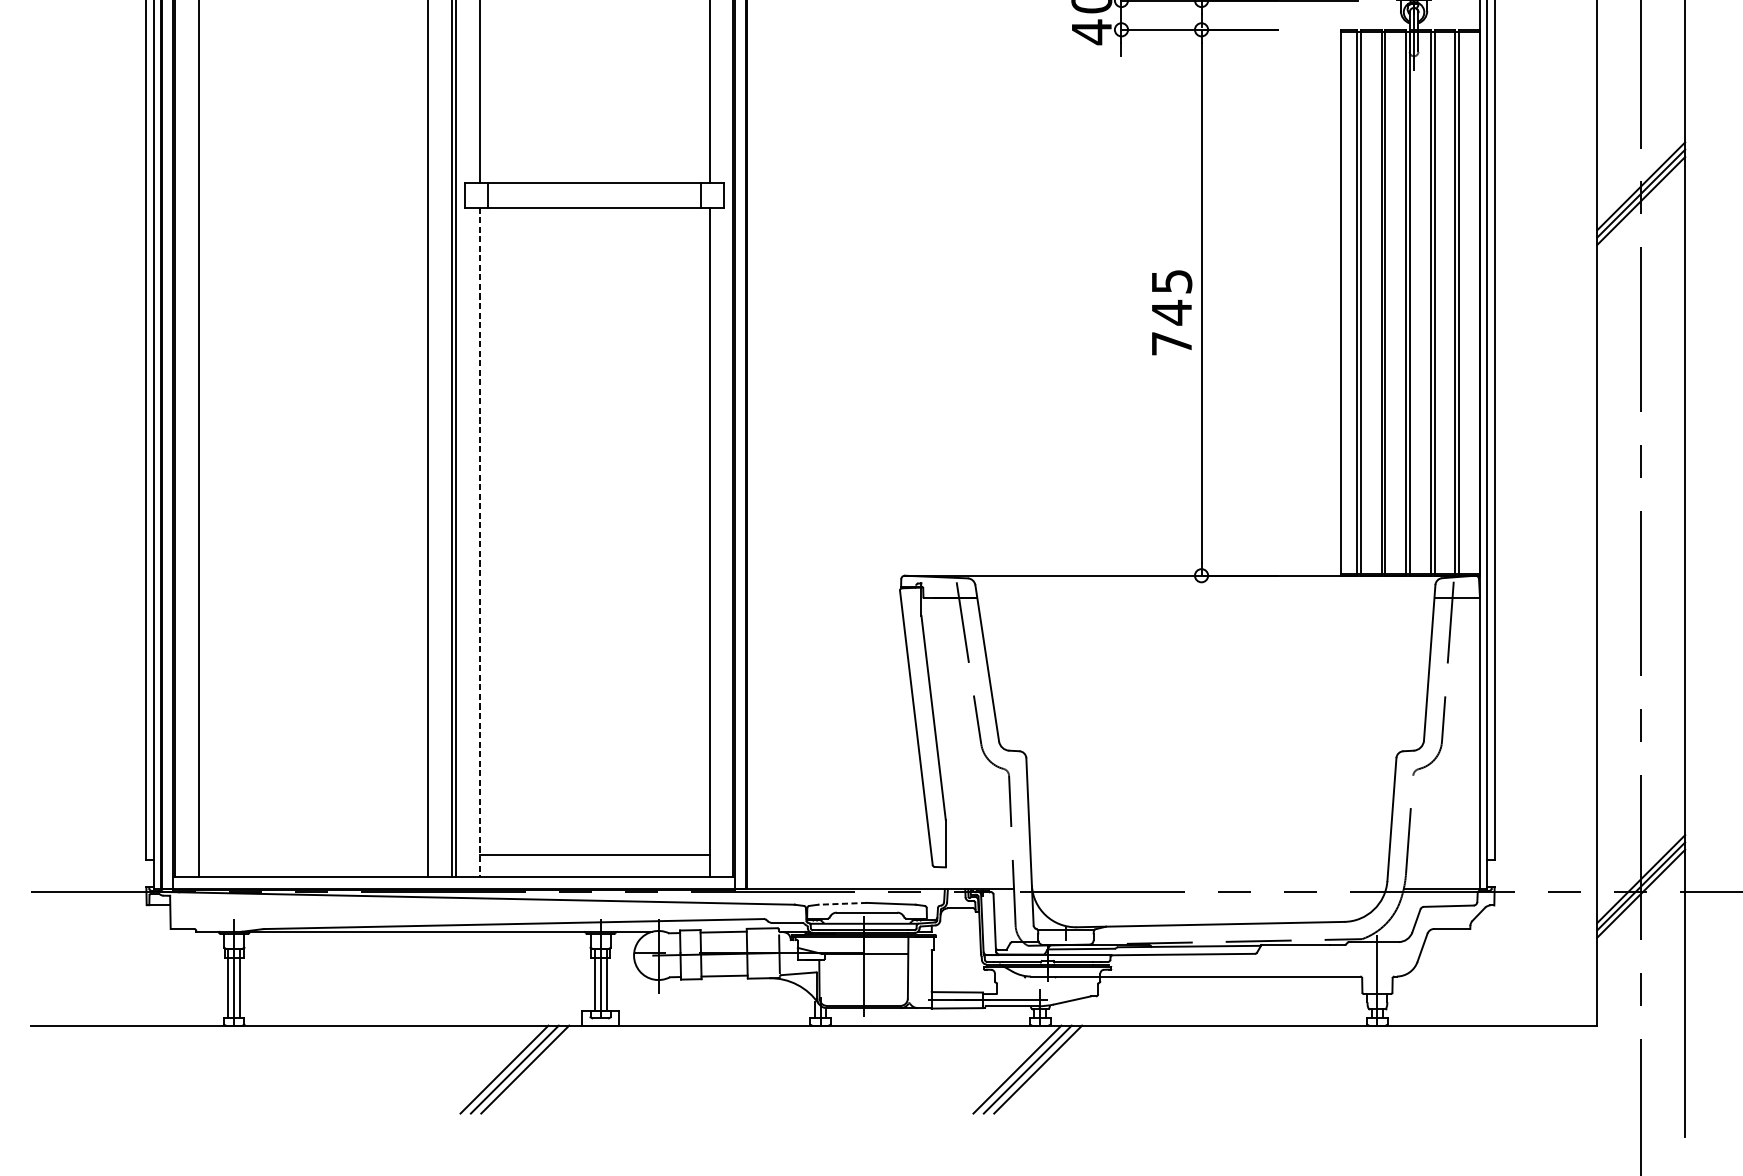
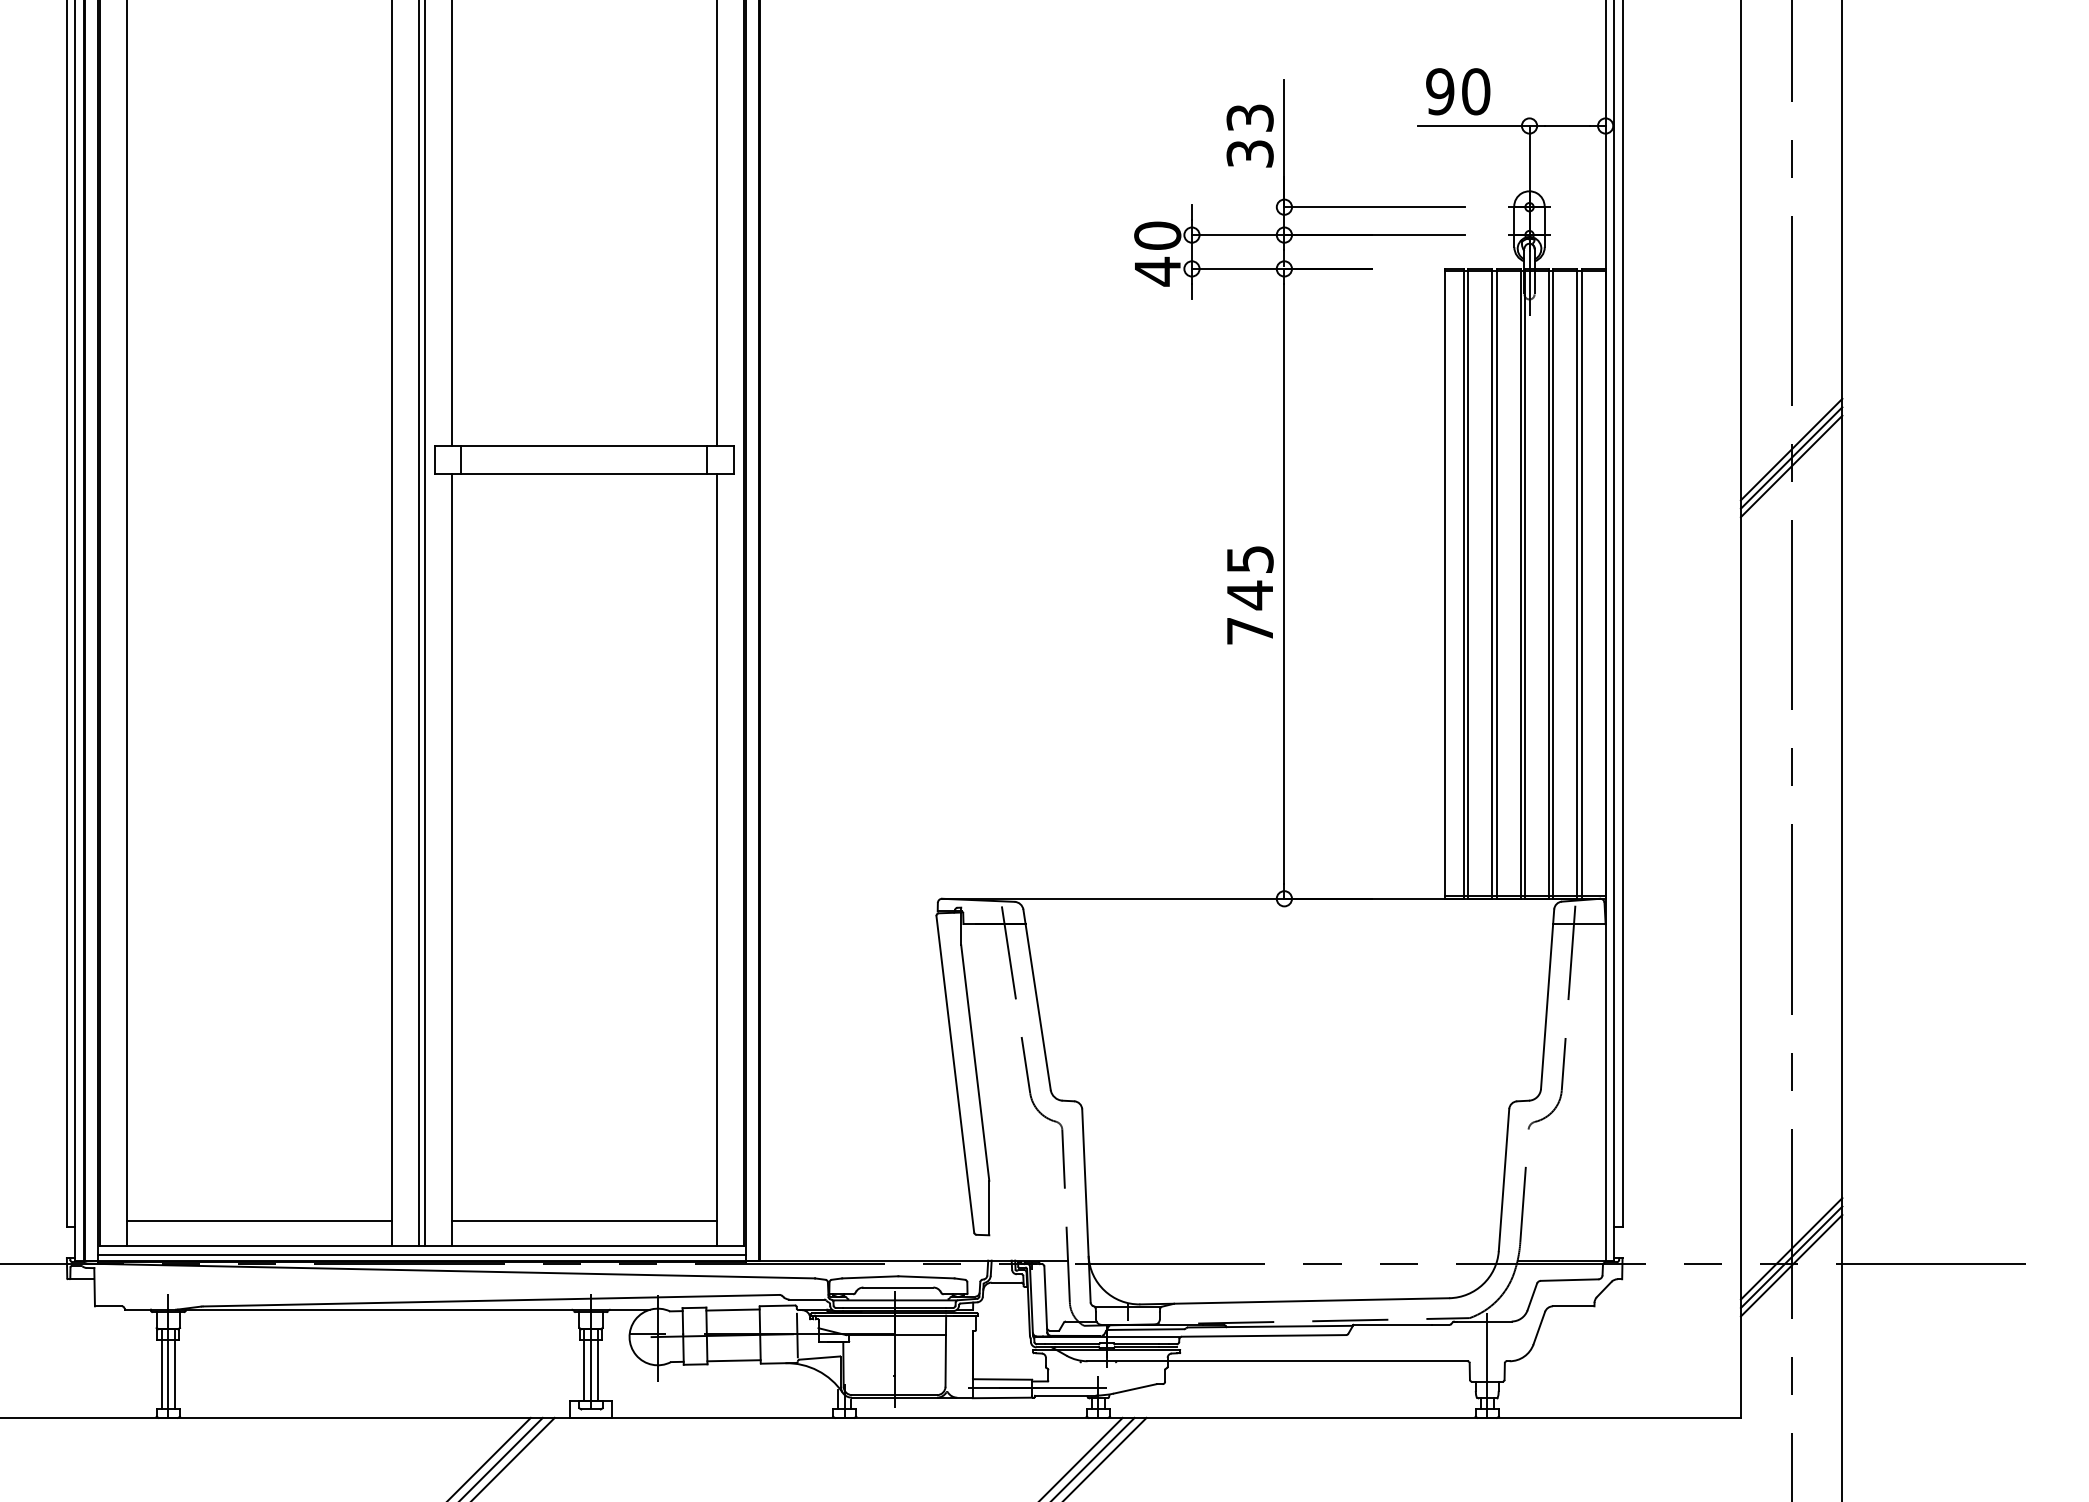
line: (479, 542) -> (451, 860), dashed -> solid
line: (313, 854) -> (259, 1220), added
line: (453, 884) -> (421, 1254), added
line: (841, 903) -> (869, 1277), dashed -> solid

